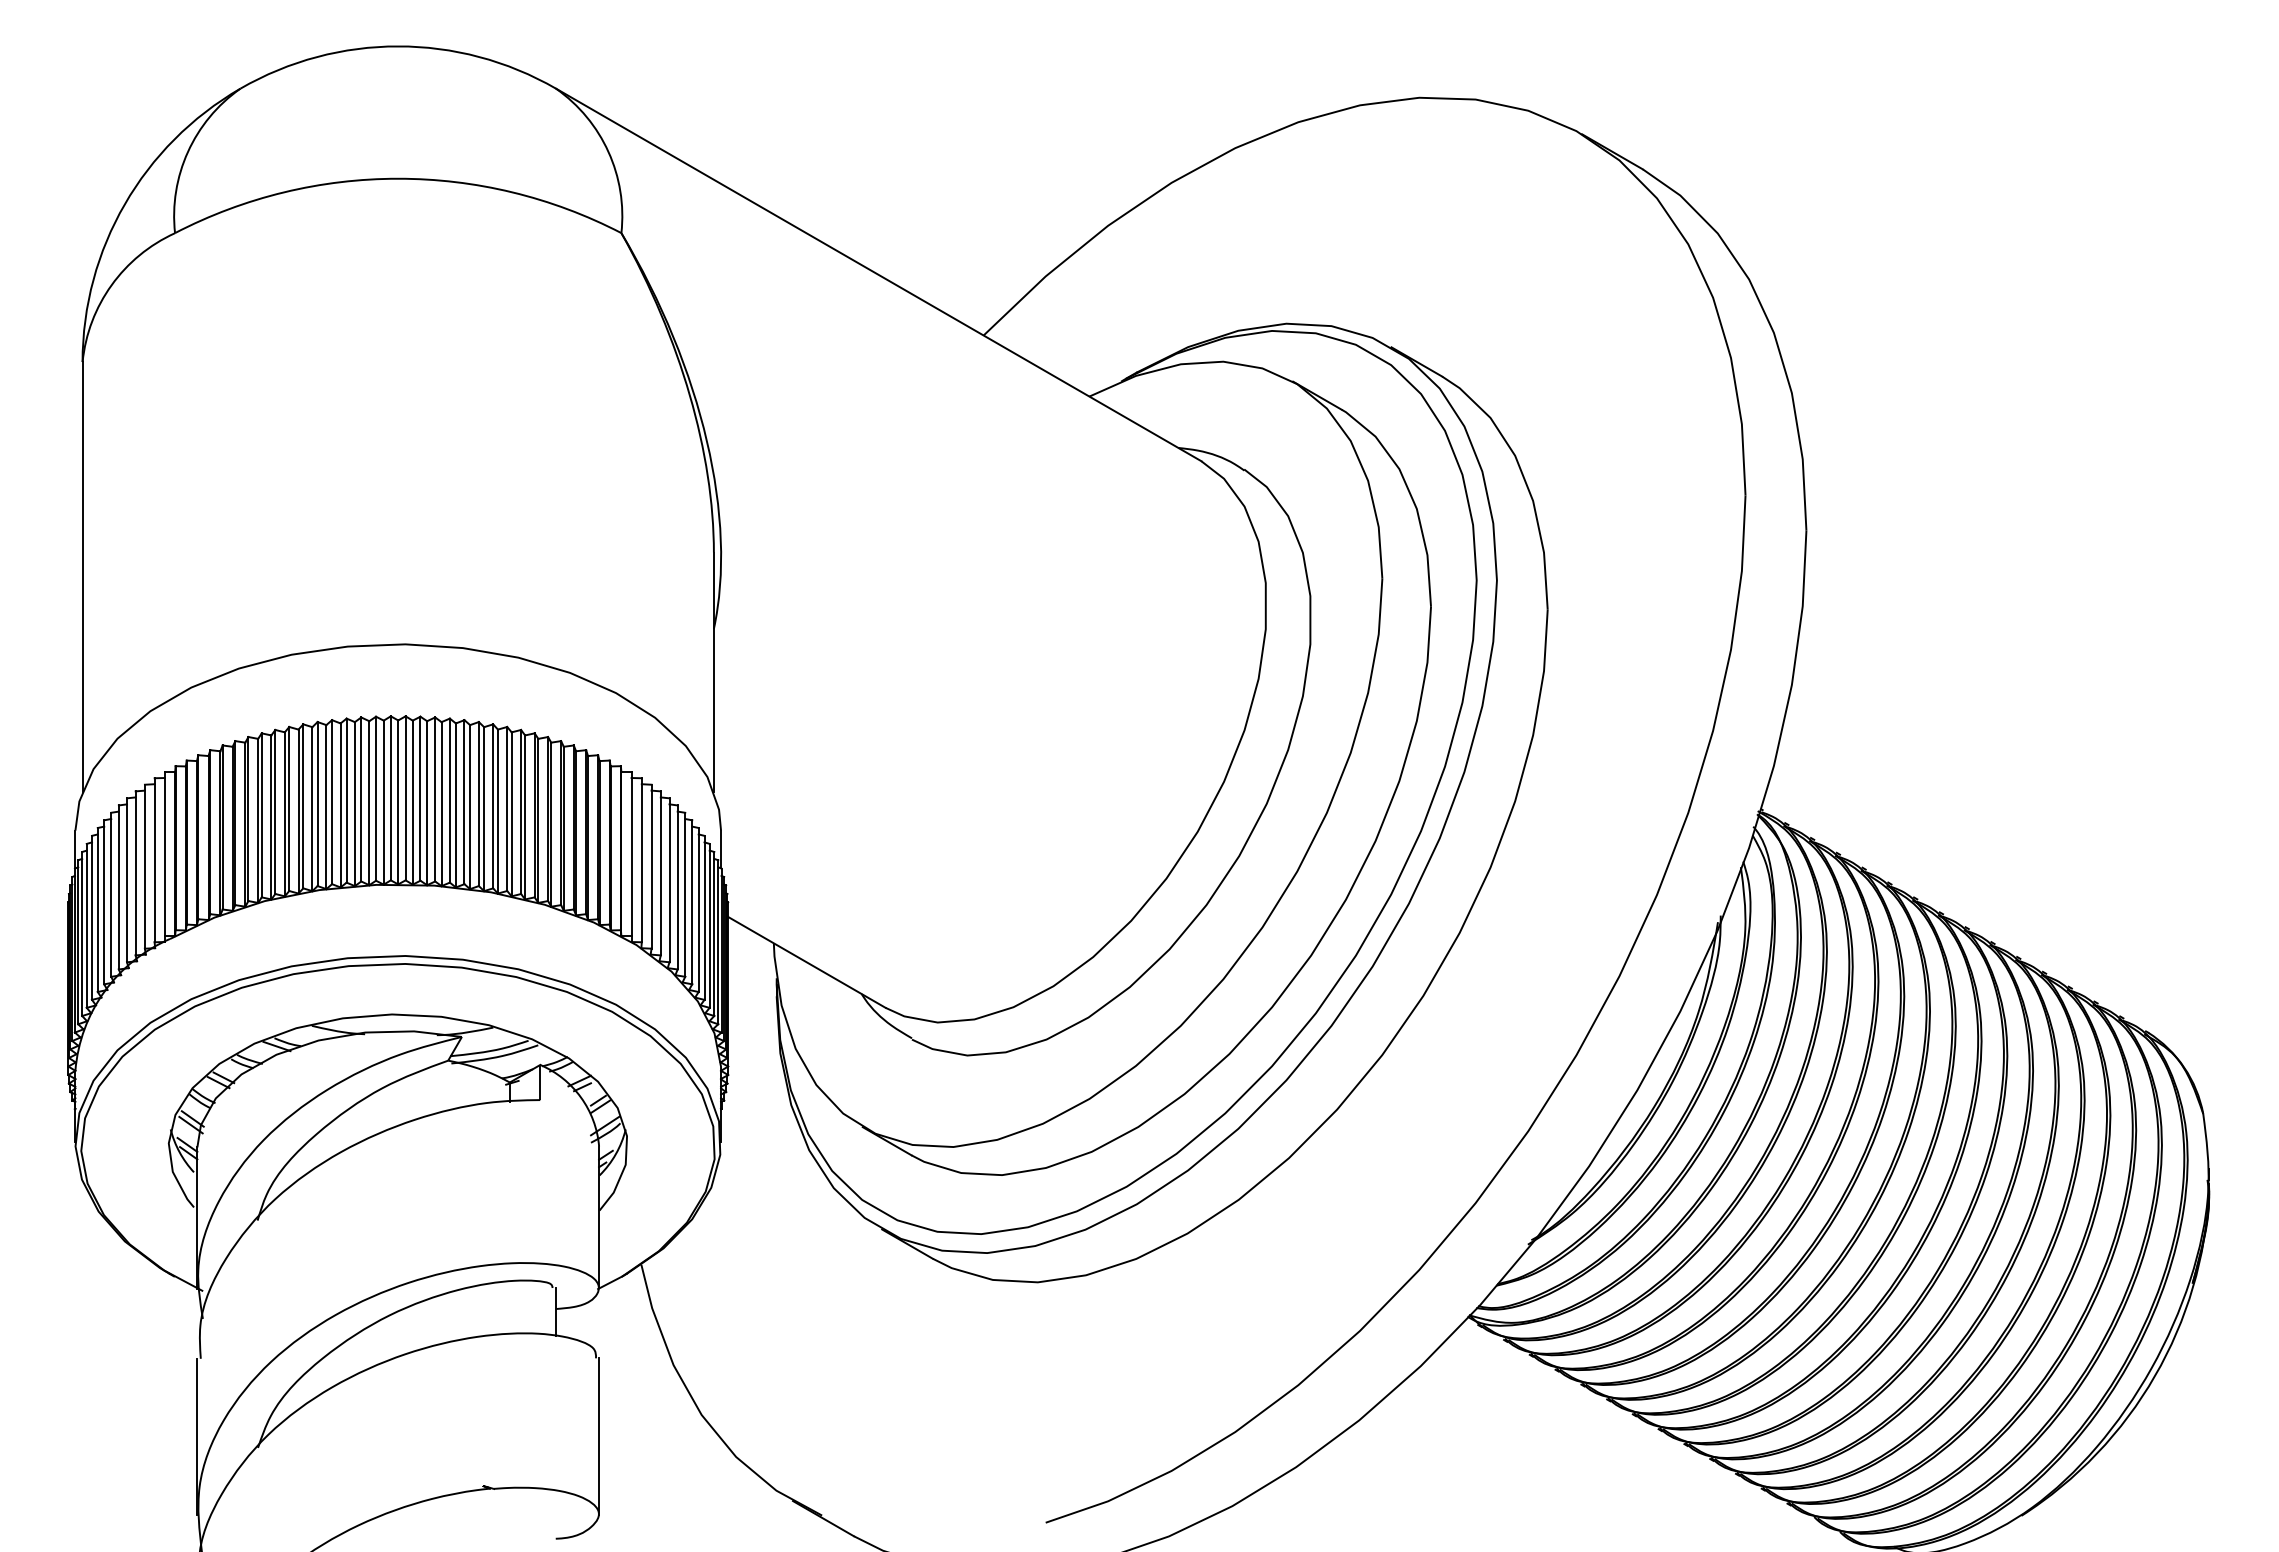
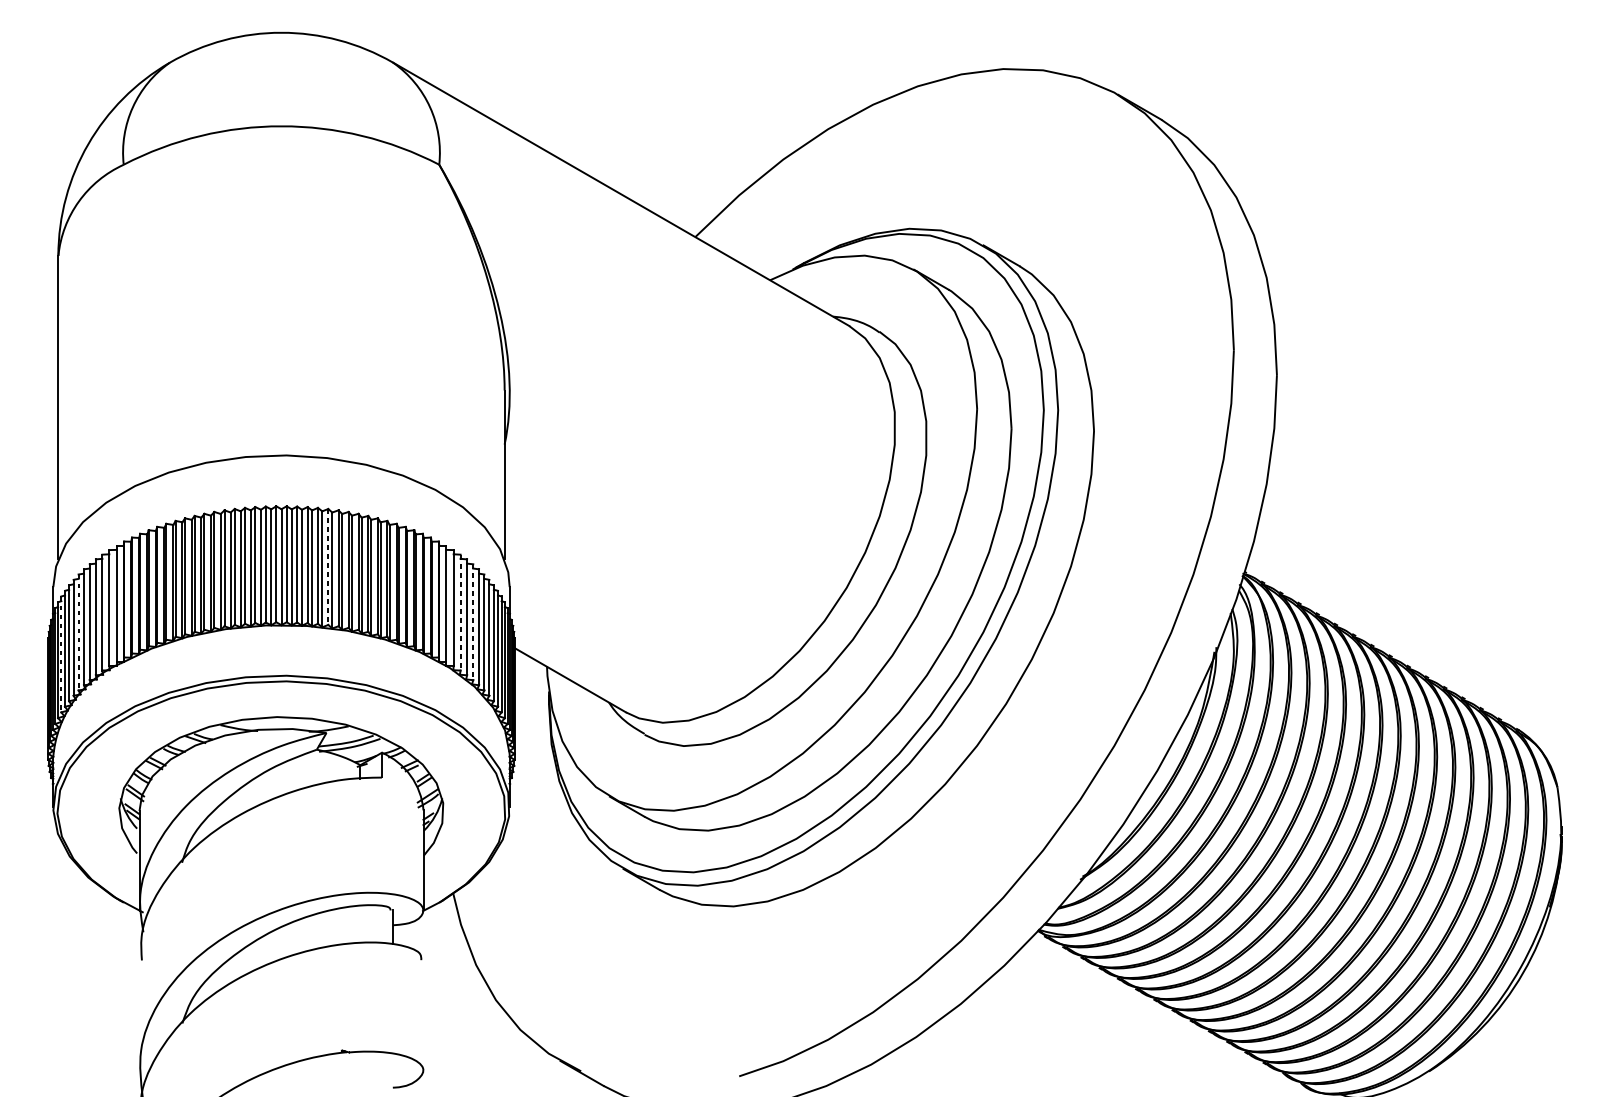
line: (464, 802) -> (328, 567), solid -> dashed
line: (651, 866) -> (460, 612), solid -> dashed
line: (669, 880) -> (473, 622), solid -> dashed
line: (111, 895) -> (78, 632), solid -> dashed
line: (86, 925) -> (61, 654), solid -> dashed
line: (197, 1436) -> (139, 1015), removed
line: (599, 1436) -> (423, 1015), removed

